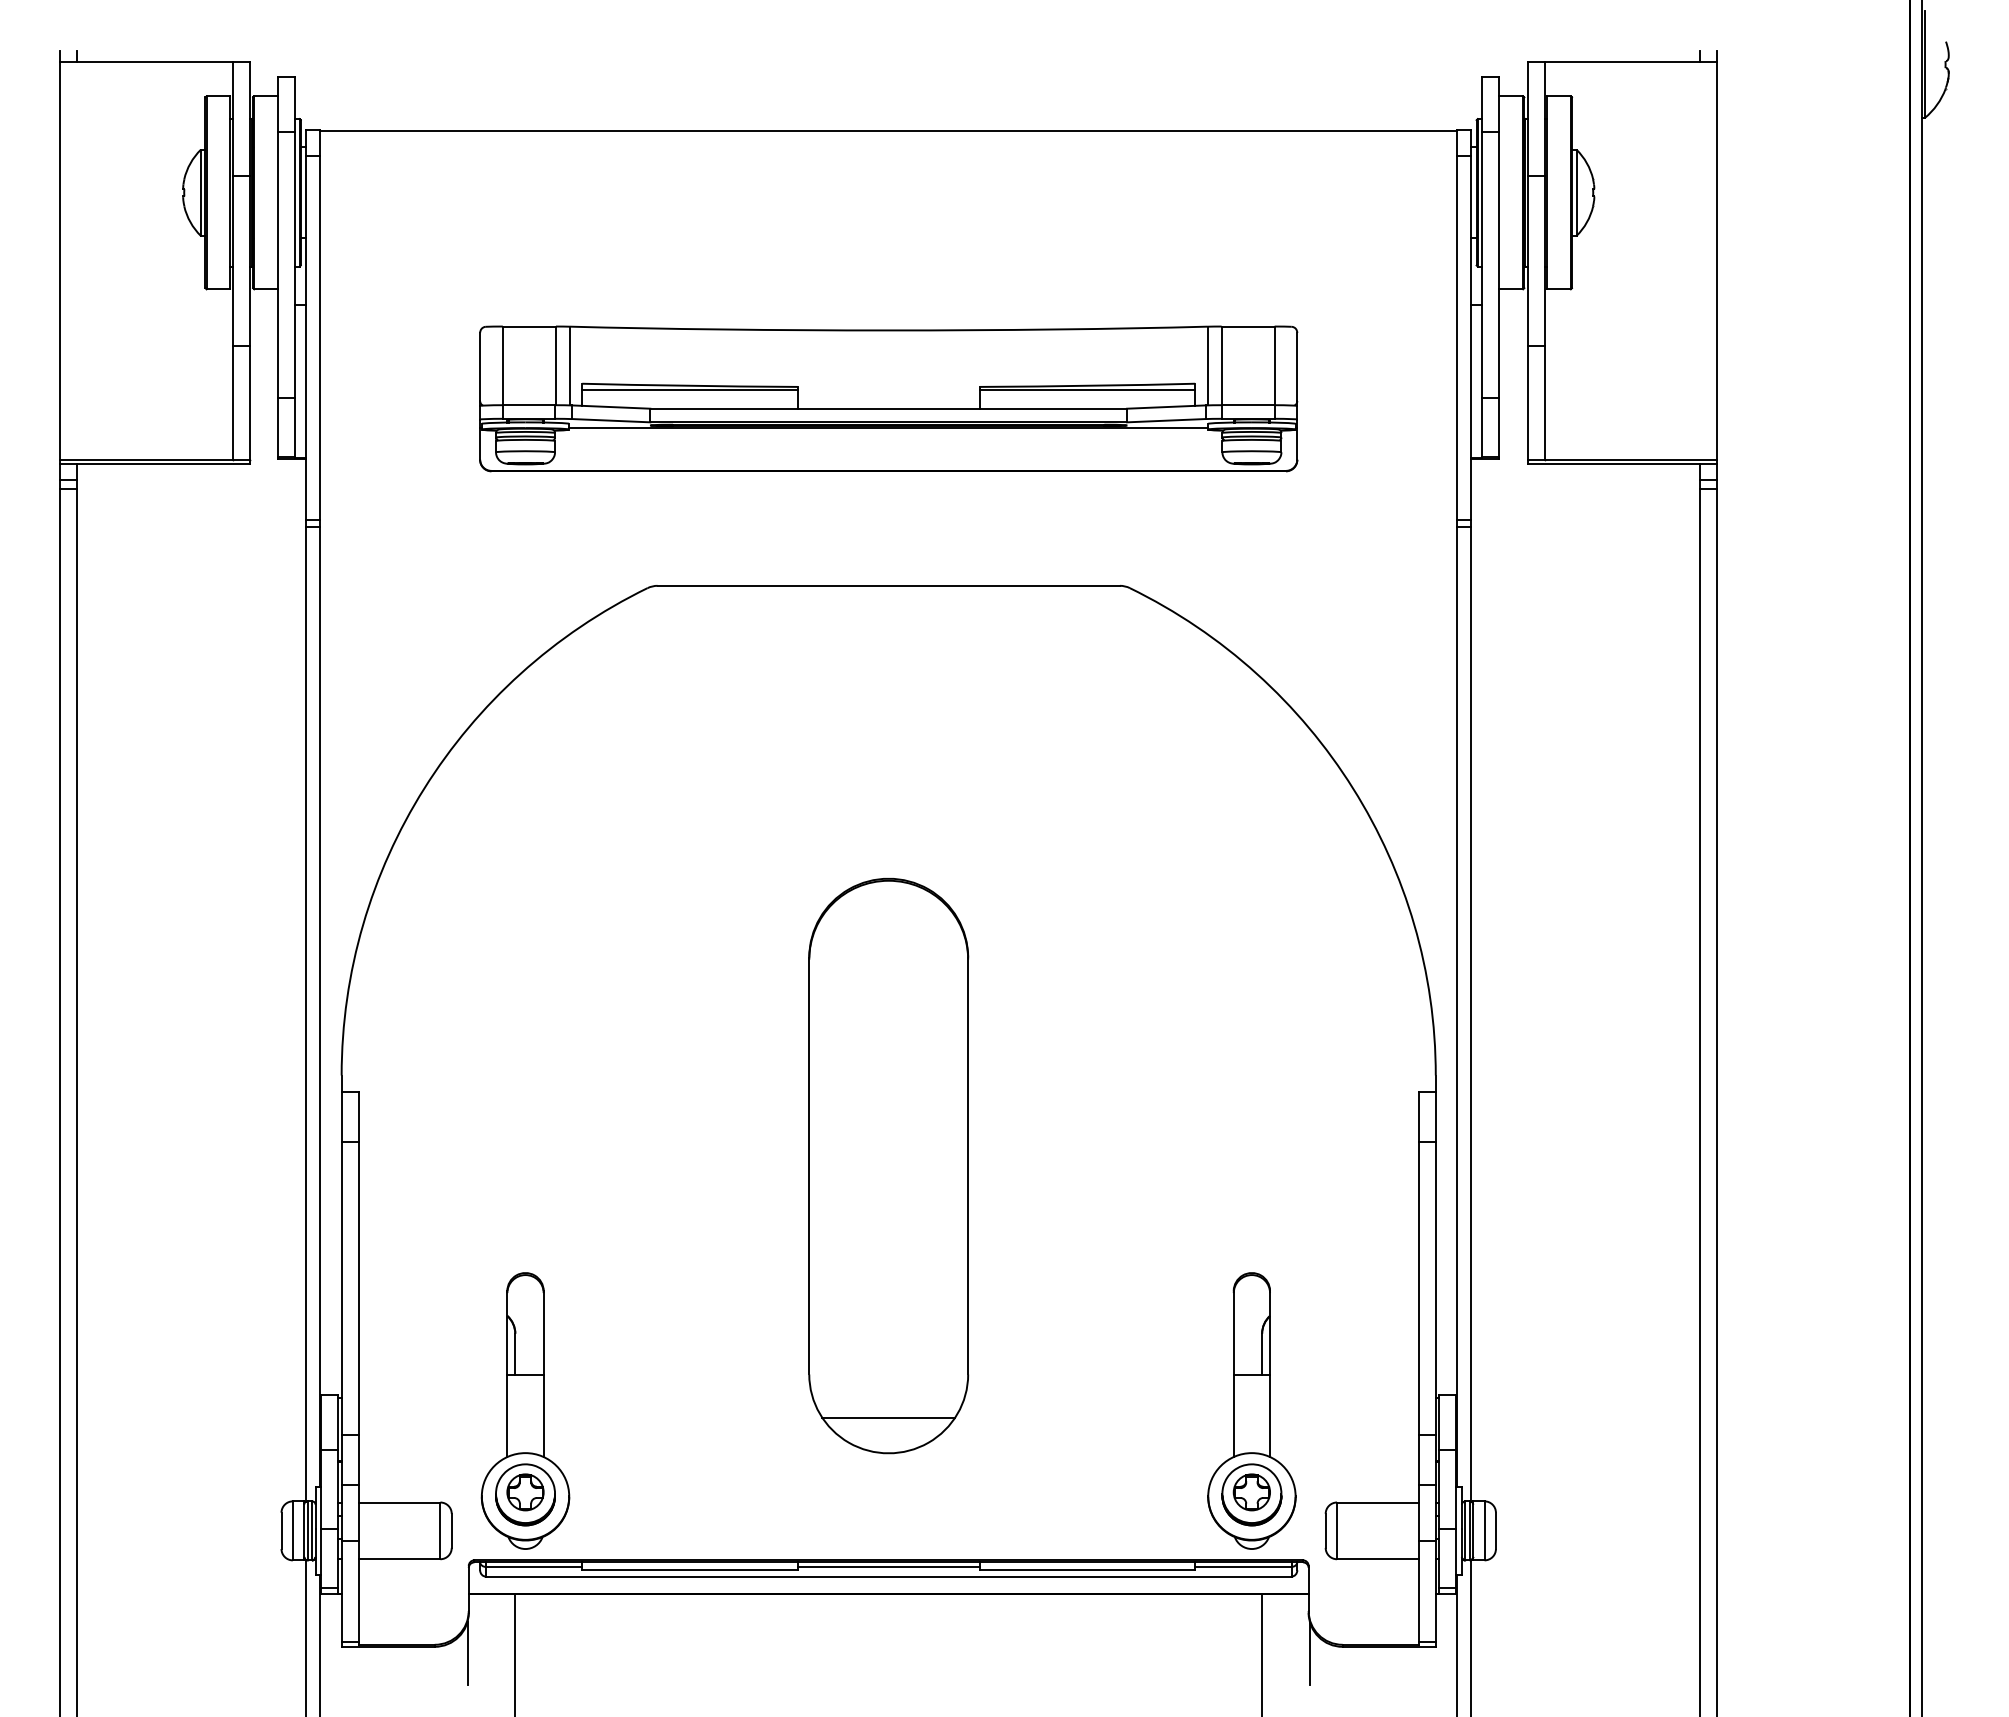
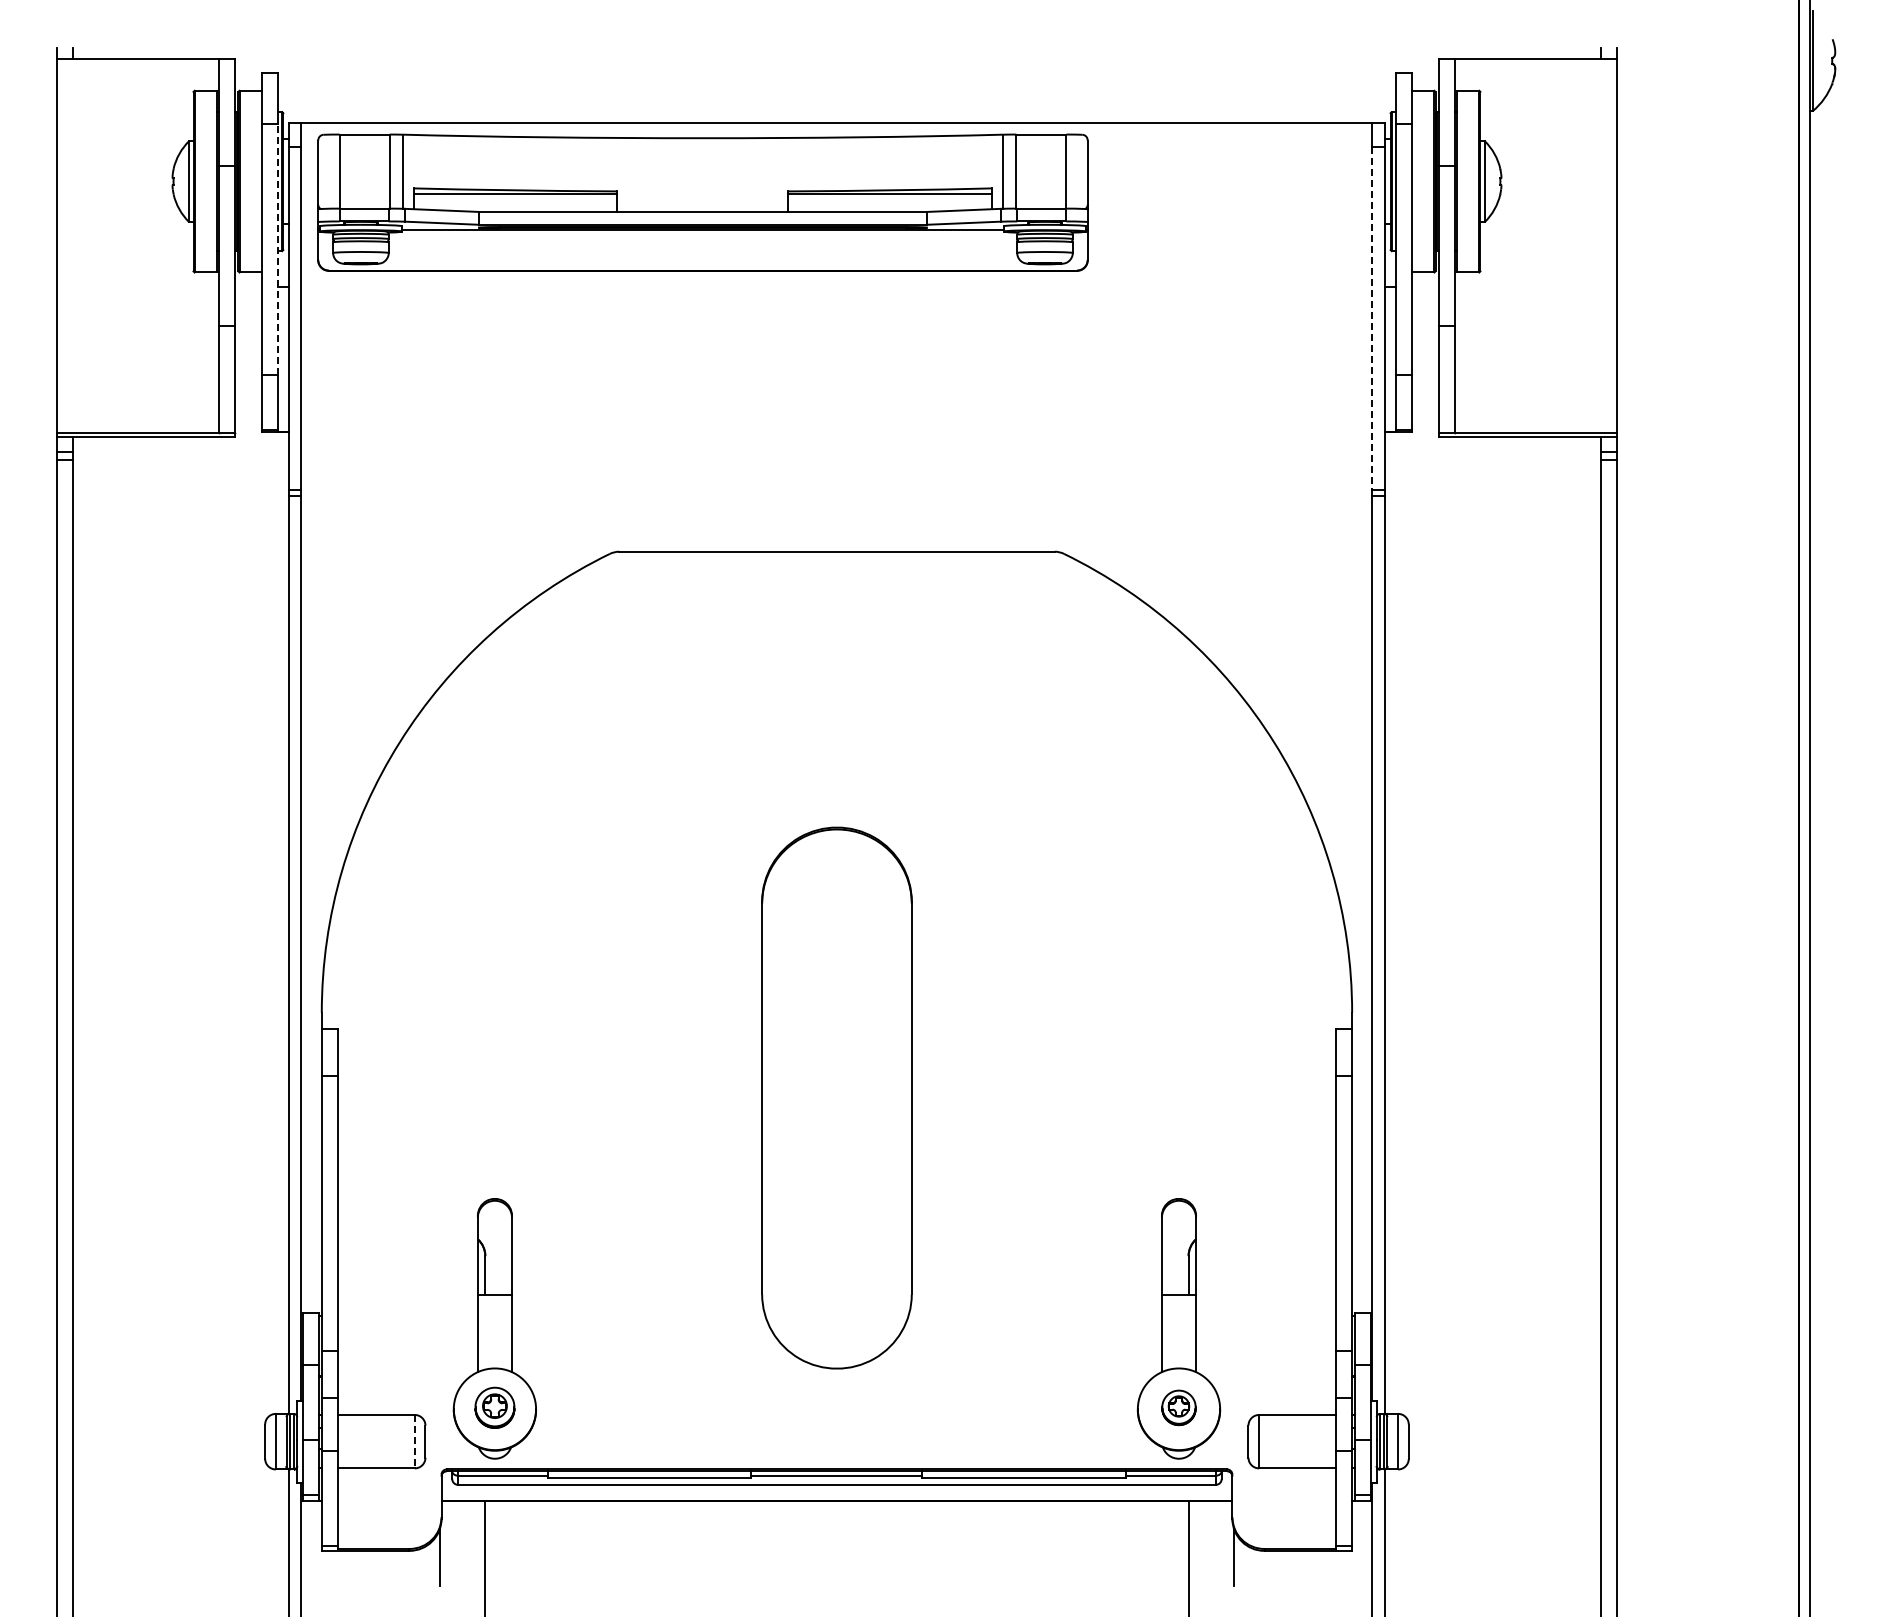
line: (294, 264) -> (277, 249), solid -> dashed
line: (1457, 339) -> (1372, 319), solid -> dashed
part: (888, 398) -> (702, 202), moved
line: (888, 1418) -> (836, 1335), removed
part: (525, 1494) -> (494, 1407), size x0.7
part: (1251, 1494) -> (1178, 1407), size x0.6
line: (440, 1530) -> (414, 1441), solid -> dashed

